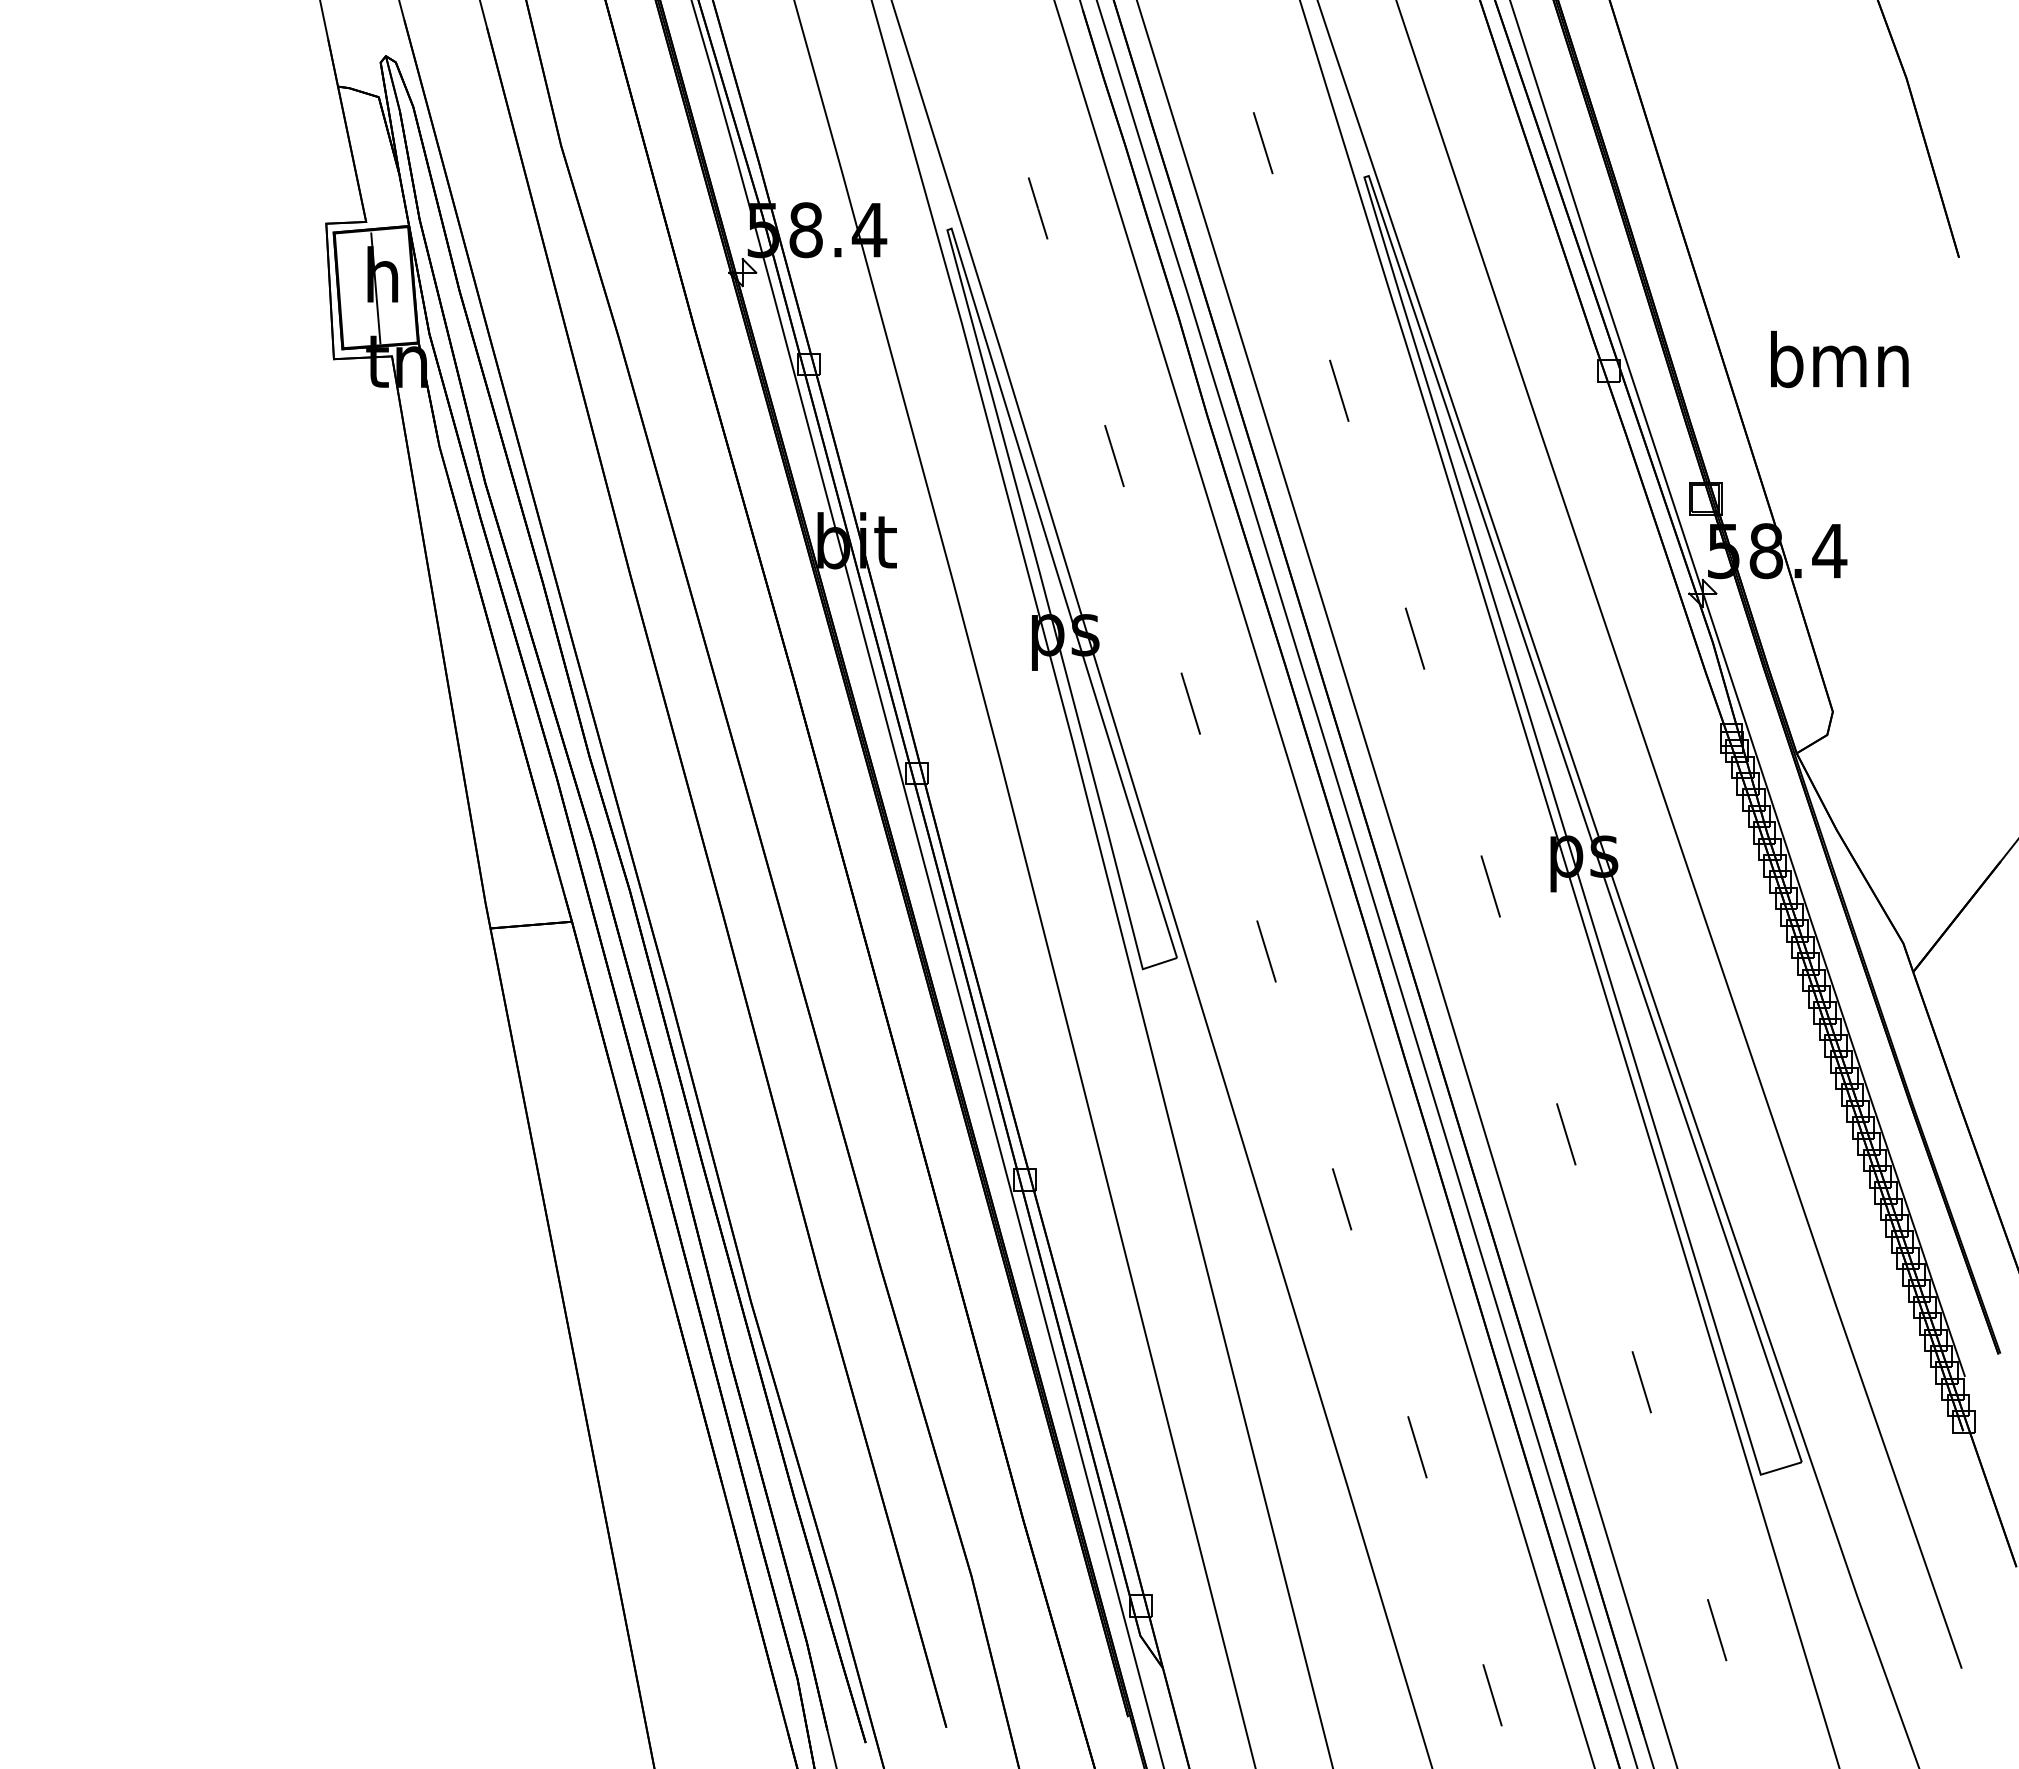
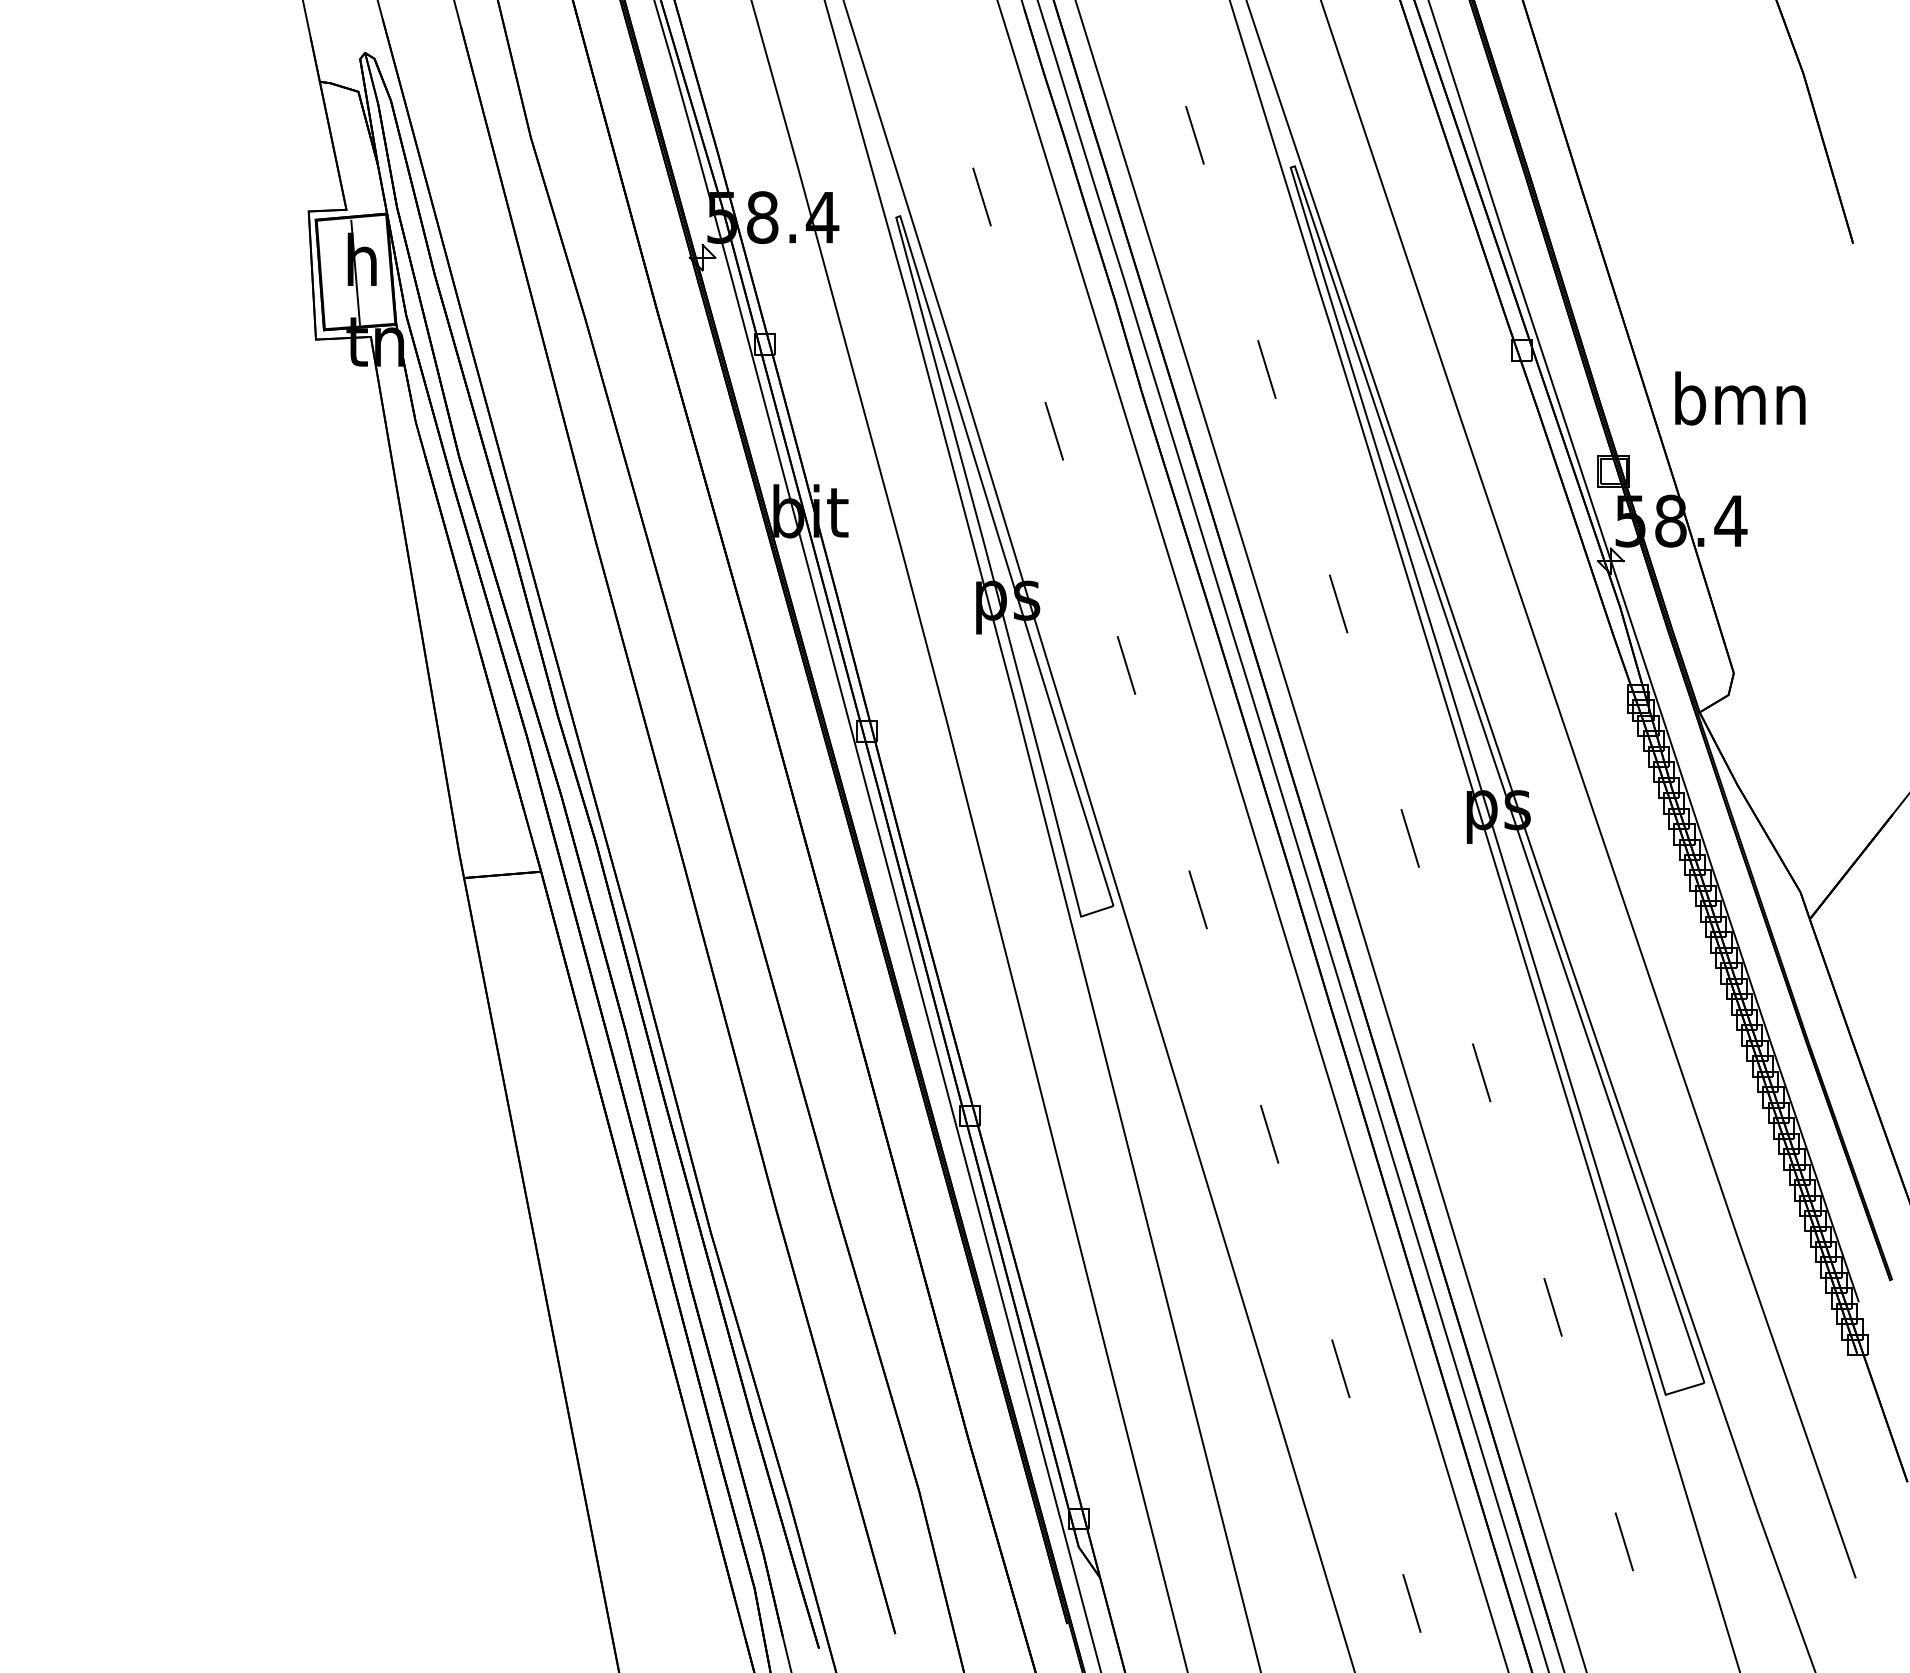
text: (1839, 359) -> (1740, 398), moved

